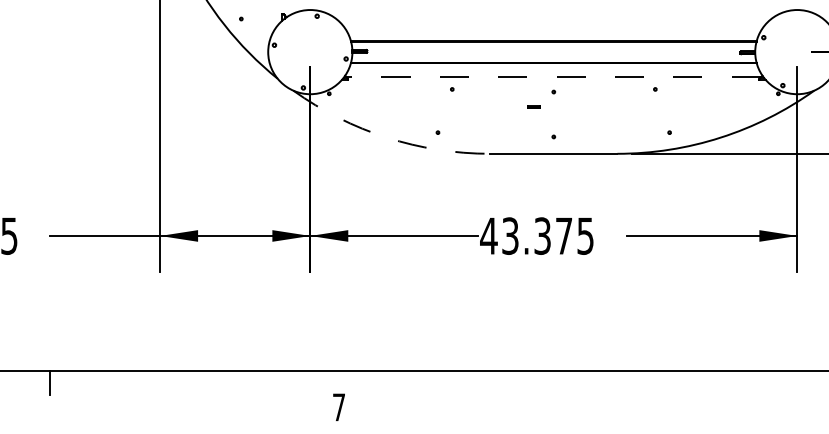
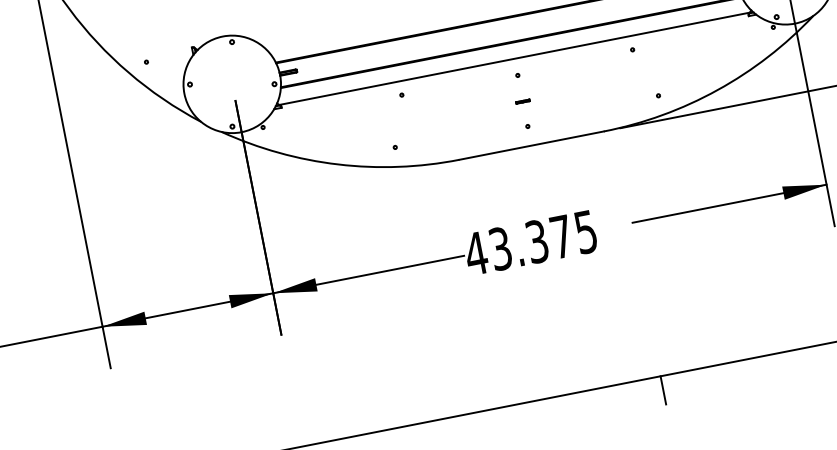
line: (553, 77) -> (514, 59), dashed -> solid
part: (533, 106) -> (522, 101), moved
arc: (386, 137) -> (337, 164), dashed -> solid
line: (624, 382) -> (662, 389), added

